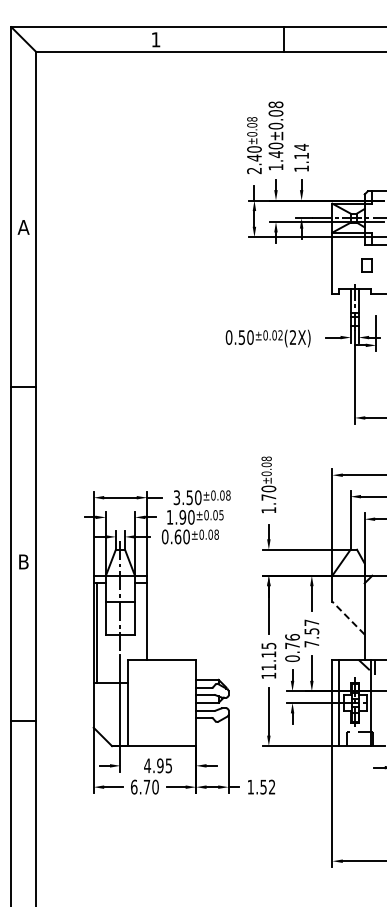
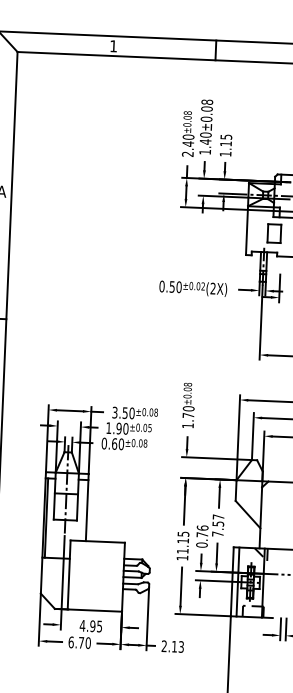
text: (301, 146) -> (226, 136), 1.14 -> 1.15
part: (366, 265) -> (274, 233), size x1.67
line: (348, 617) -> (248, 514), dashed -> solid
text: (261, 786) -> (172, 646), 1.52 -> 2.13

